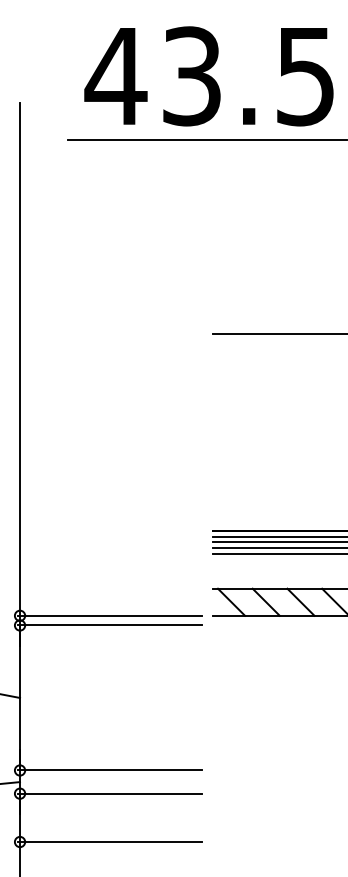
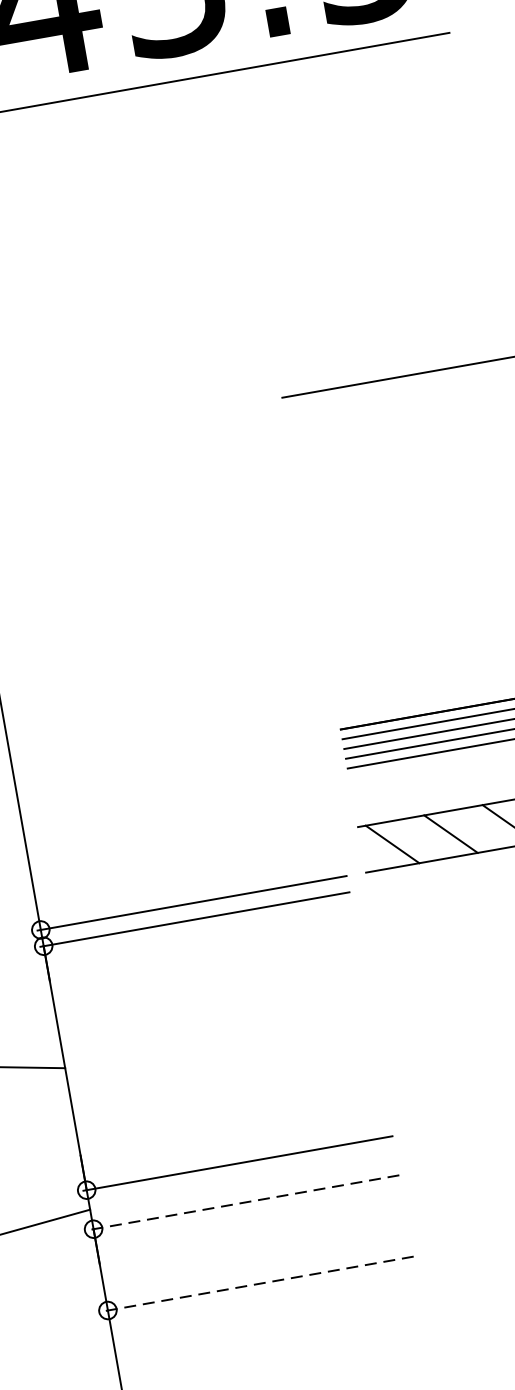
line: (109, 793) -> (244, 1202), solid -> dashed
line: (109, 842) -> (258, 1284), solid -> dashed

